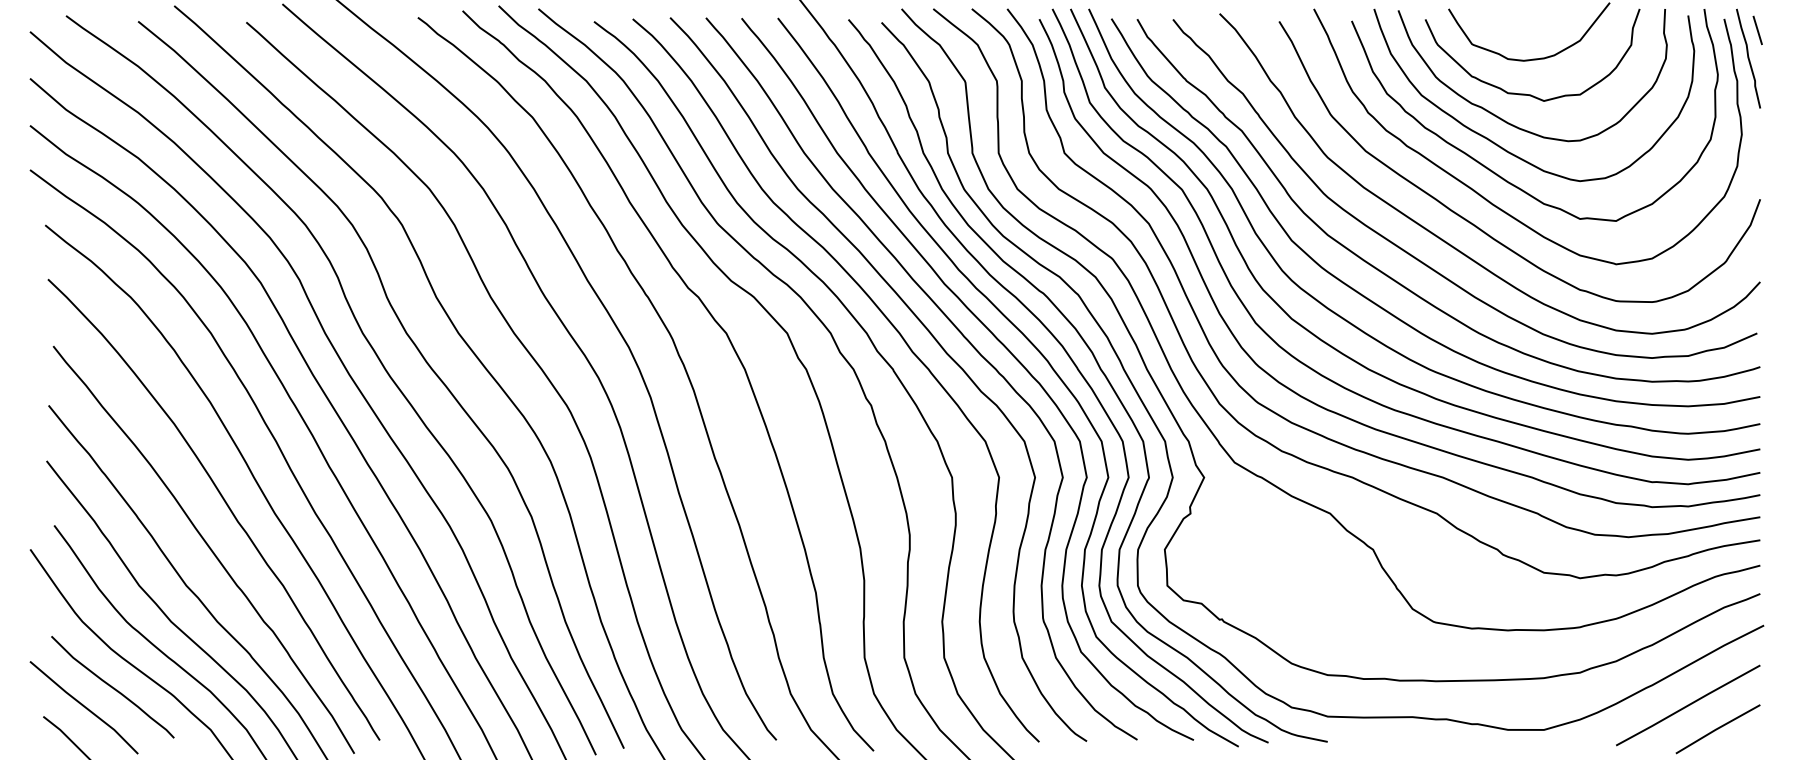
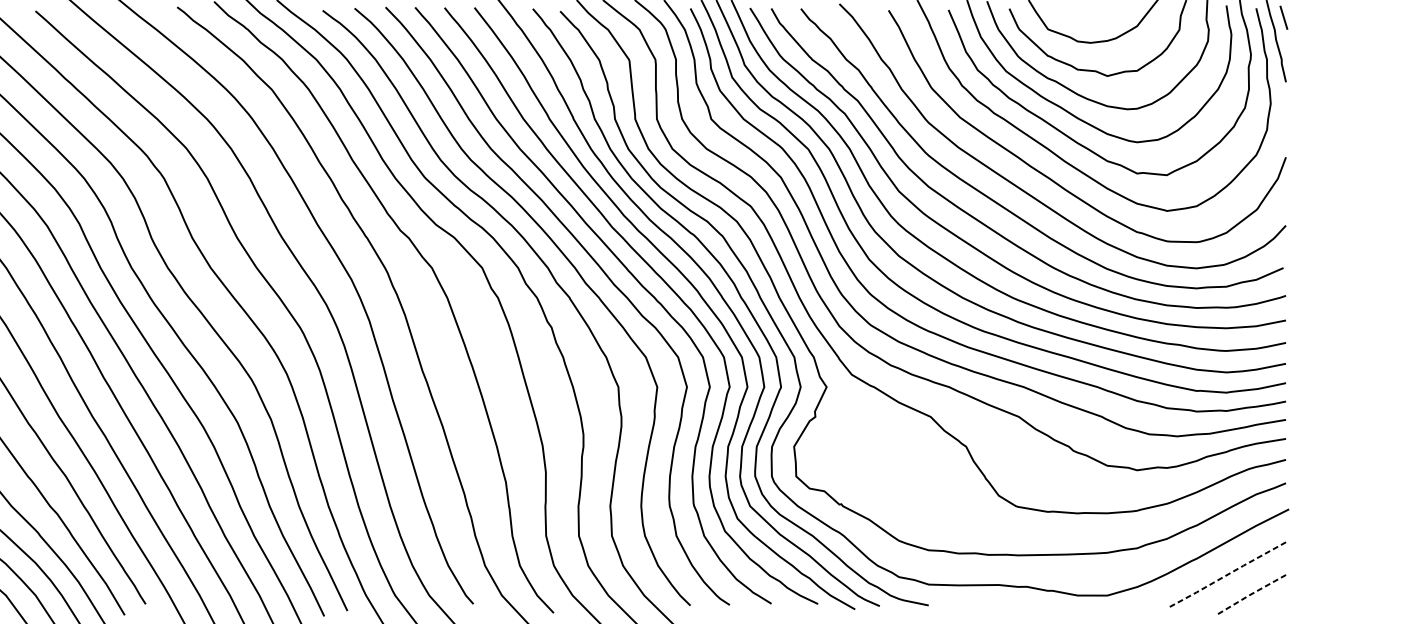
line: (1687, 706) -> (1225, 576), solid -> dashed
line: (1717, 728) -> (1250, 594), solid -> dashed

